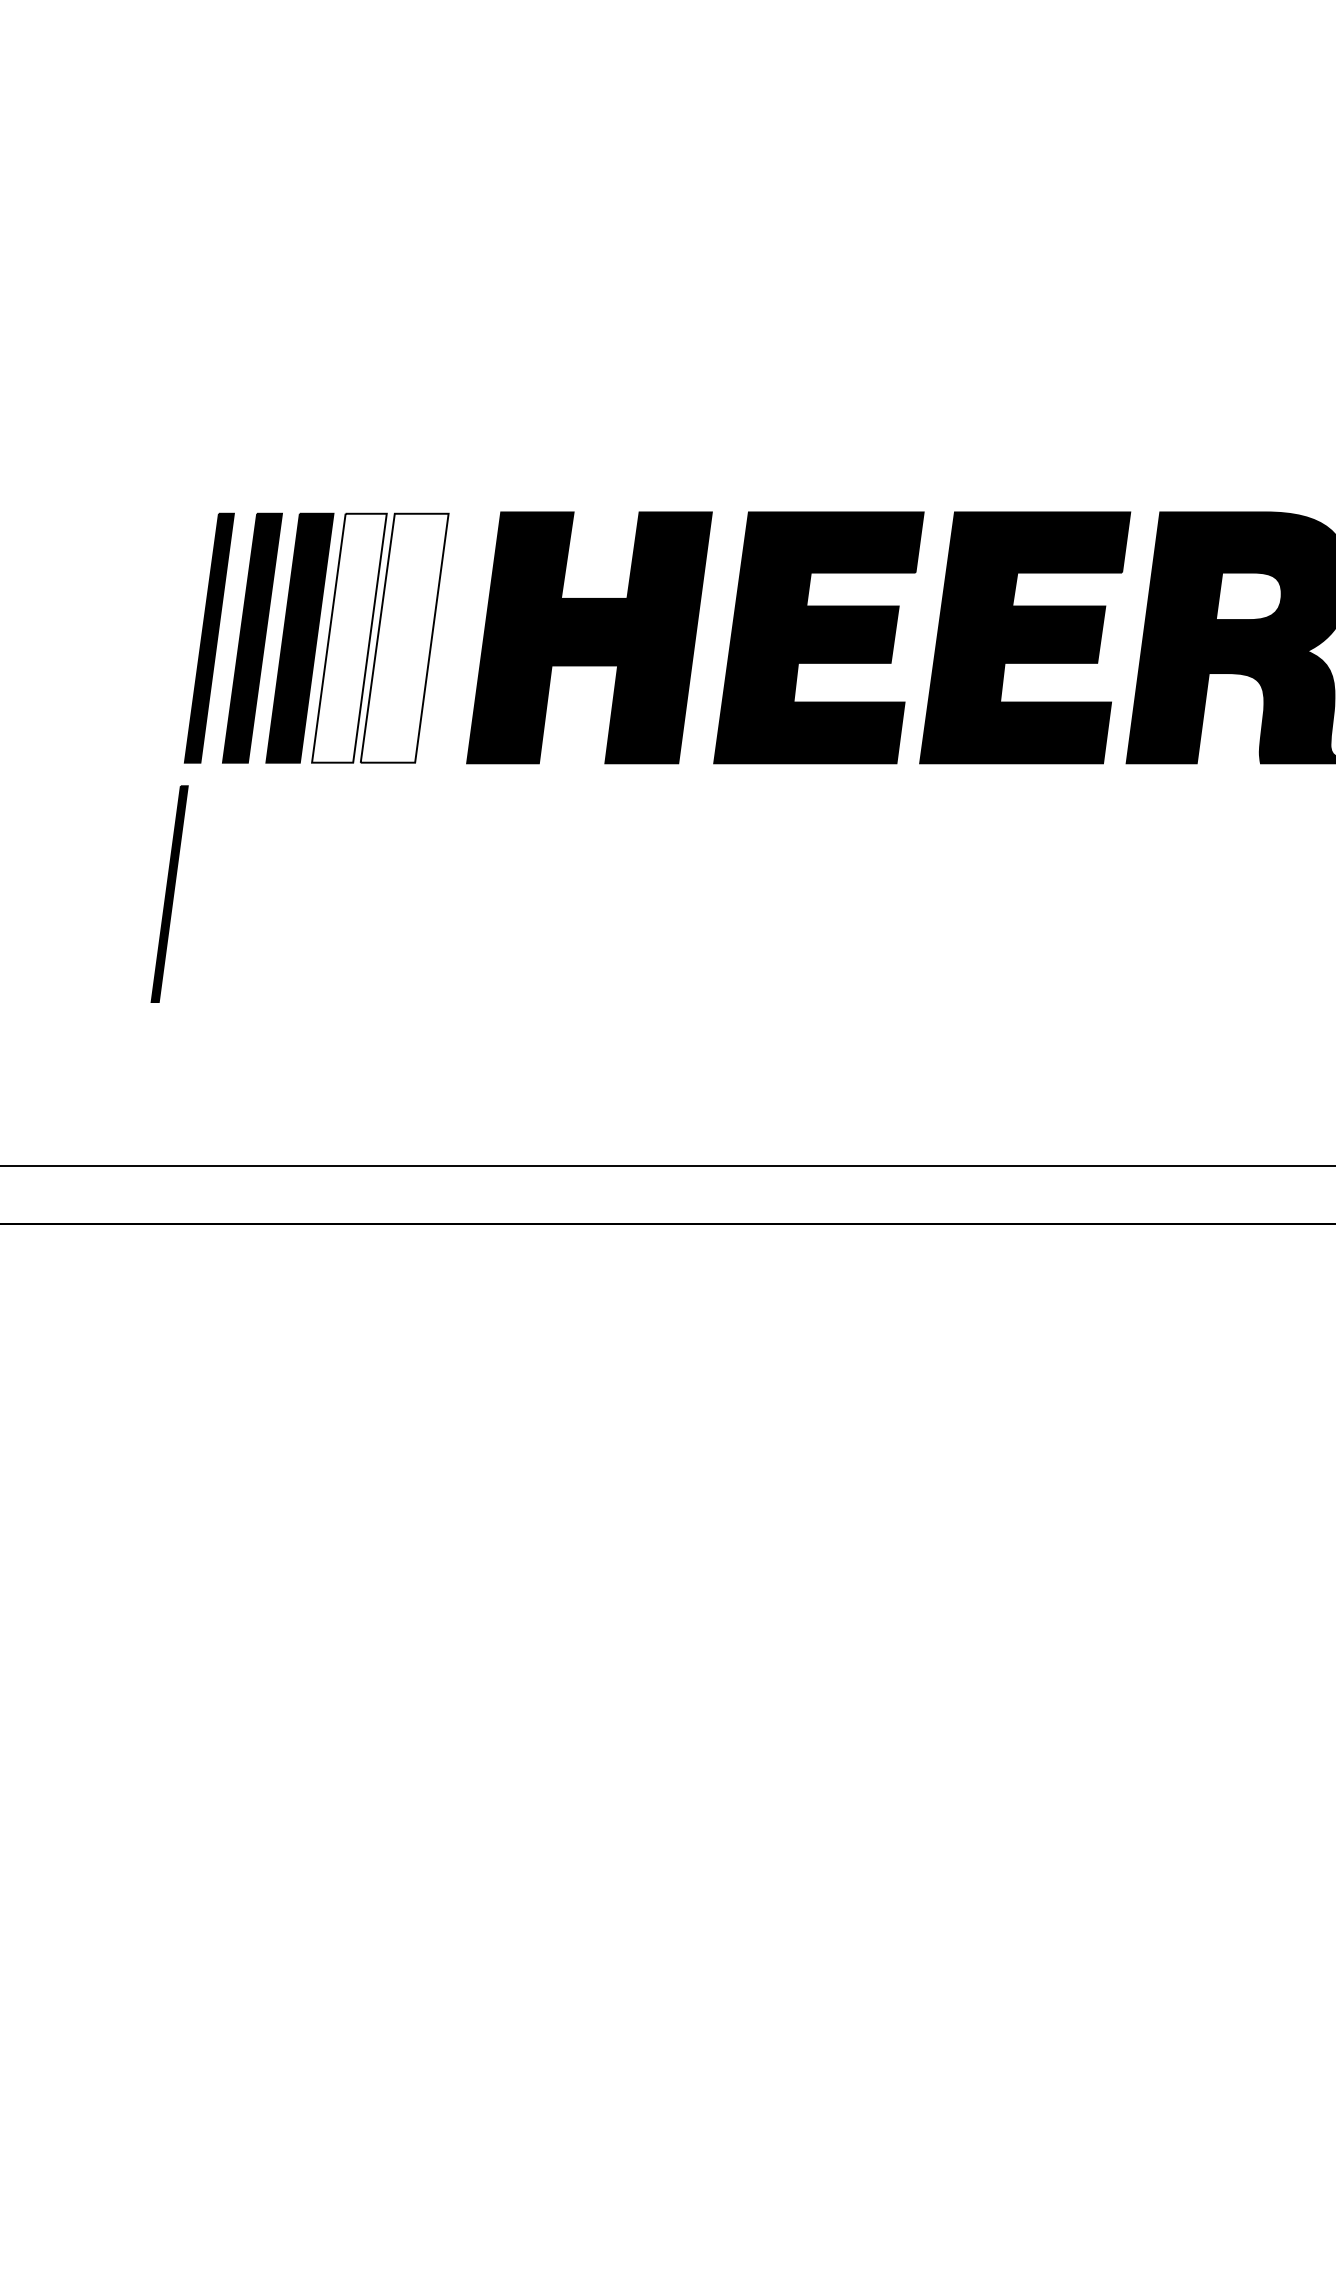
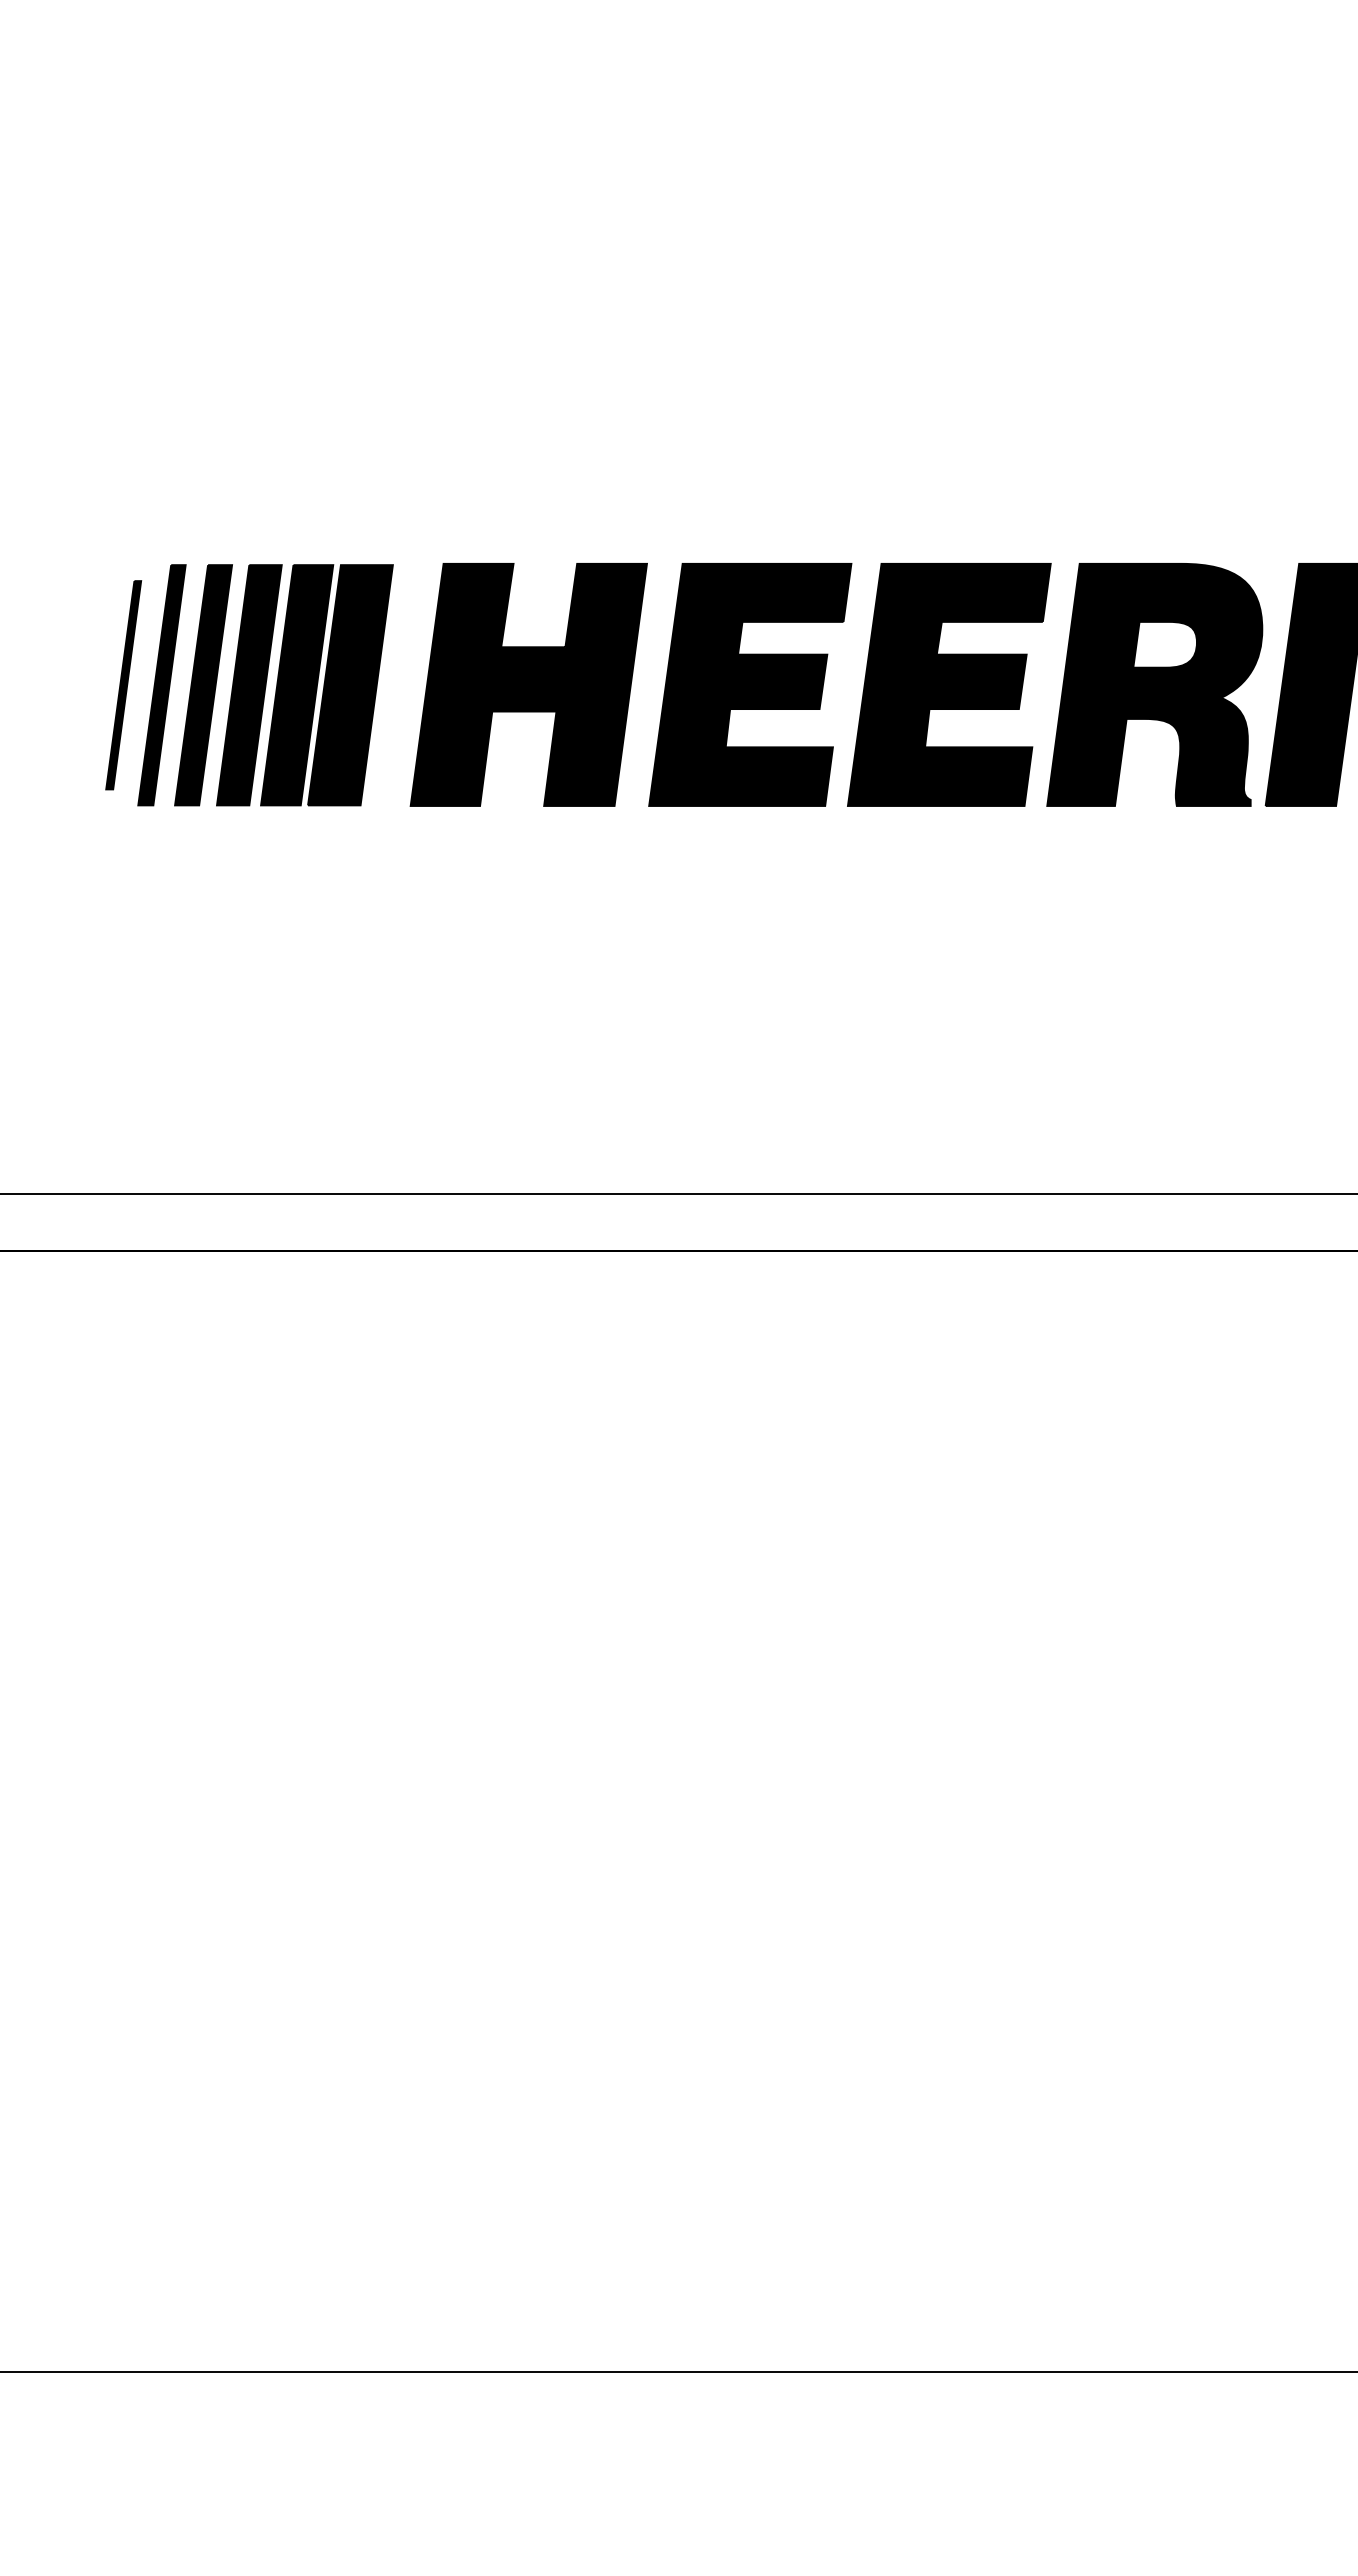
fill: (349, 638) -> (297, 685), added
fill: (404, 638) -> (350, 685), added
part: (169, 894) -> (123, 685), moved

